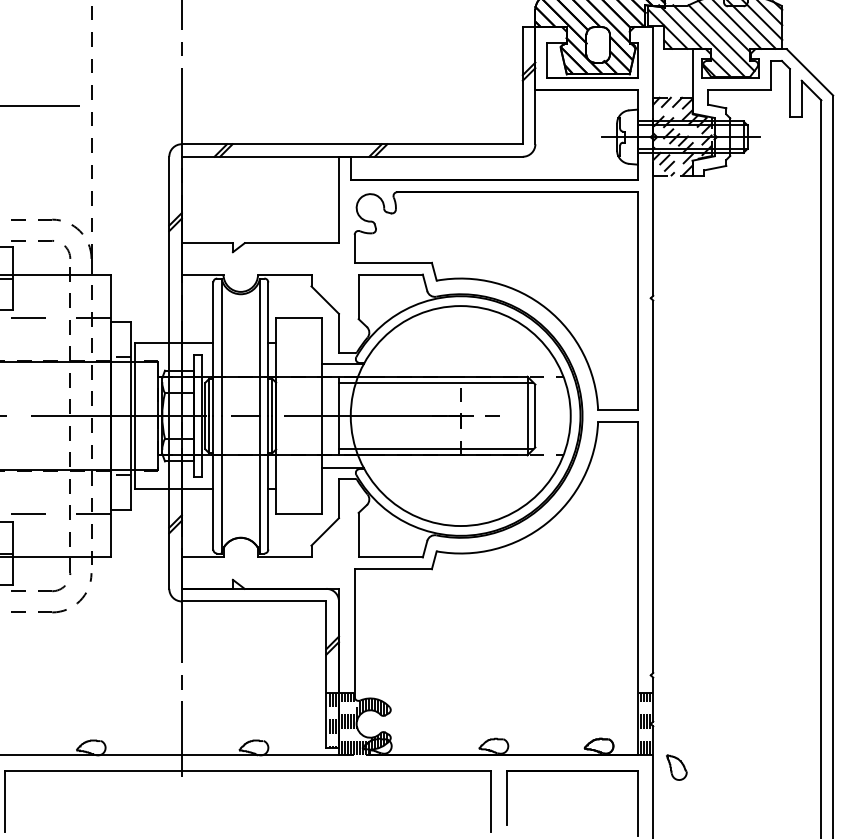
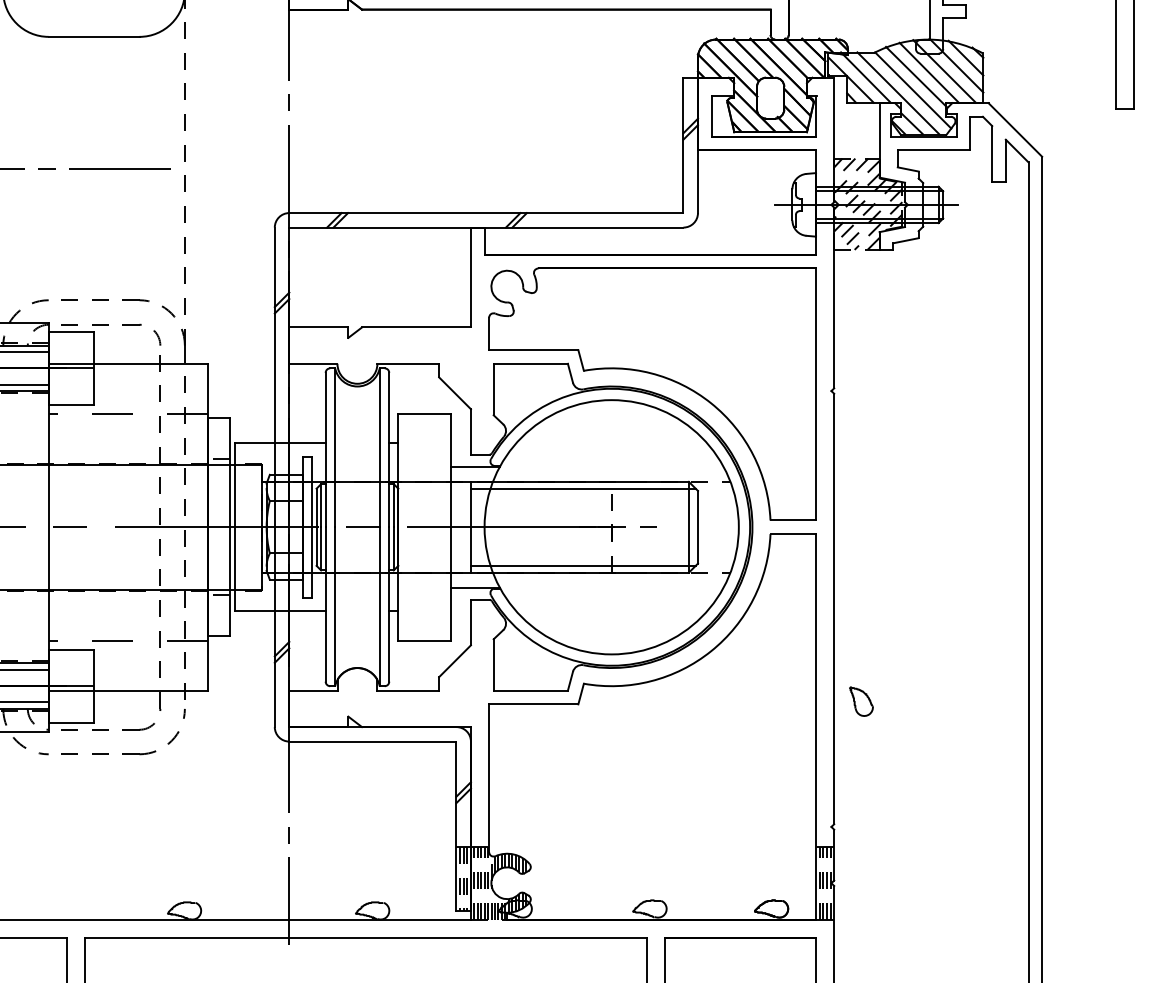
part: (676, 767) -> (861, 701), moved

